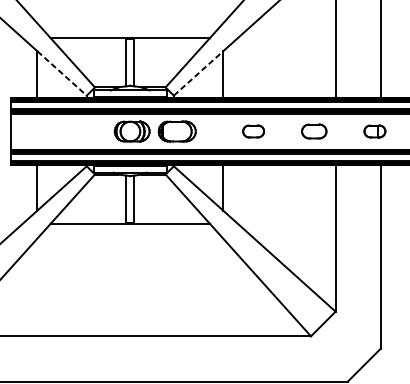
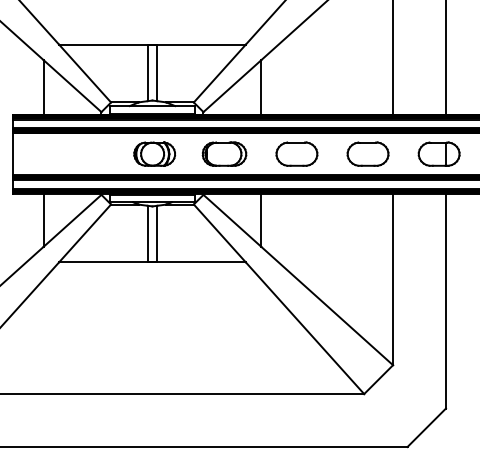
line: (62, 73) -> (72, 86), dashed -> solid
line: (198, 73) -> (232, 86), dashed -> solid
part: (177, 130) -> (224, 153), moved
part: (253, 130) -> (296, 153), size x1.67
part: (313, 130) -> (367, 153), size x1.43
part: (374, 130) -> (438, 153), size x1.67

